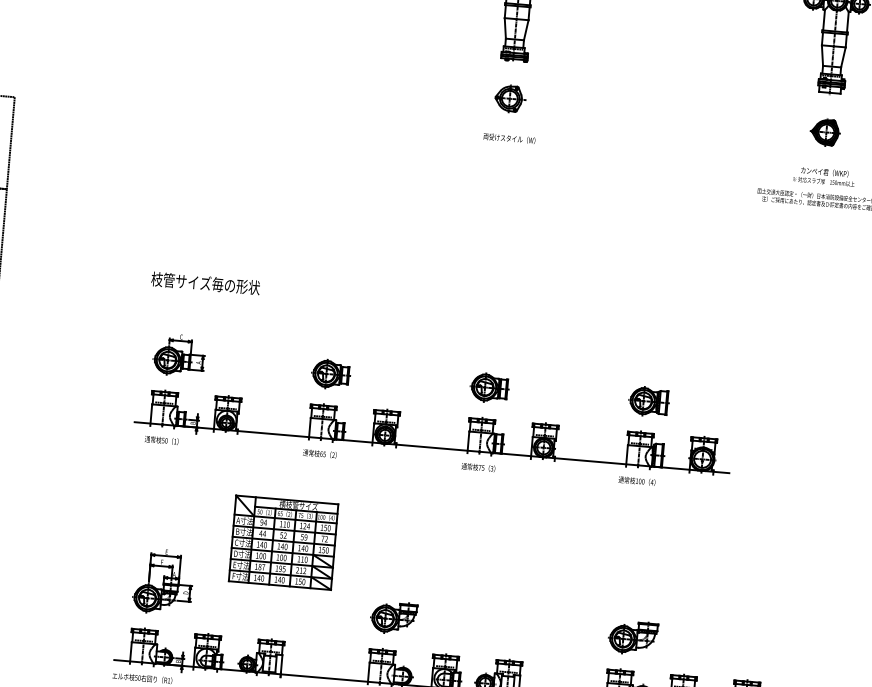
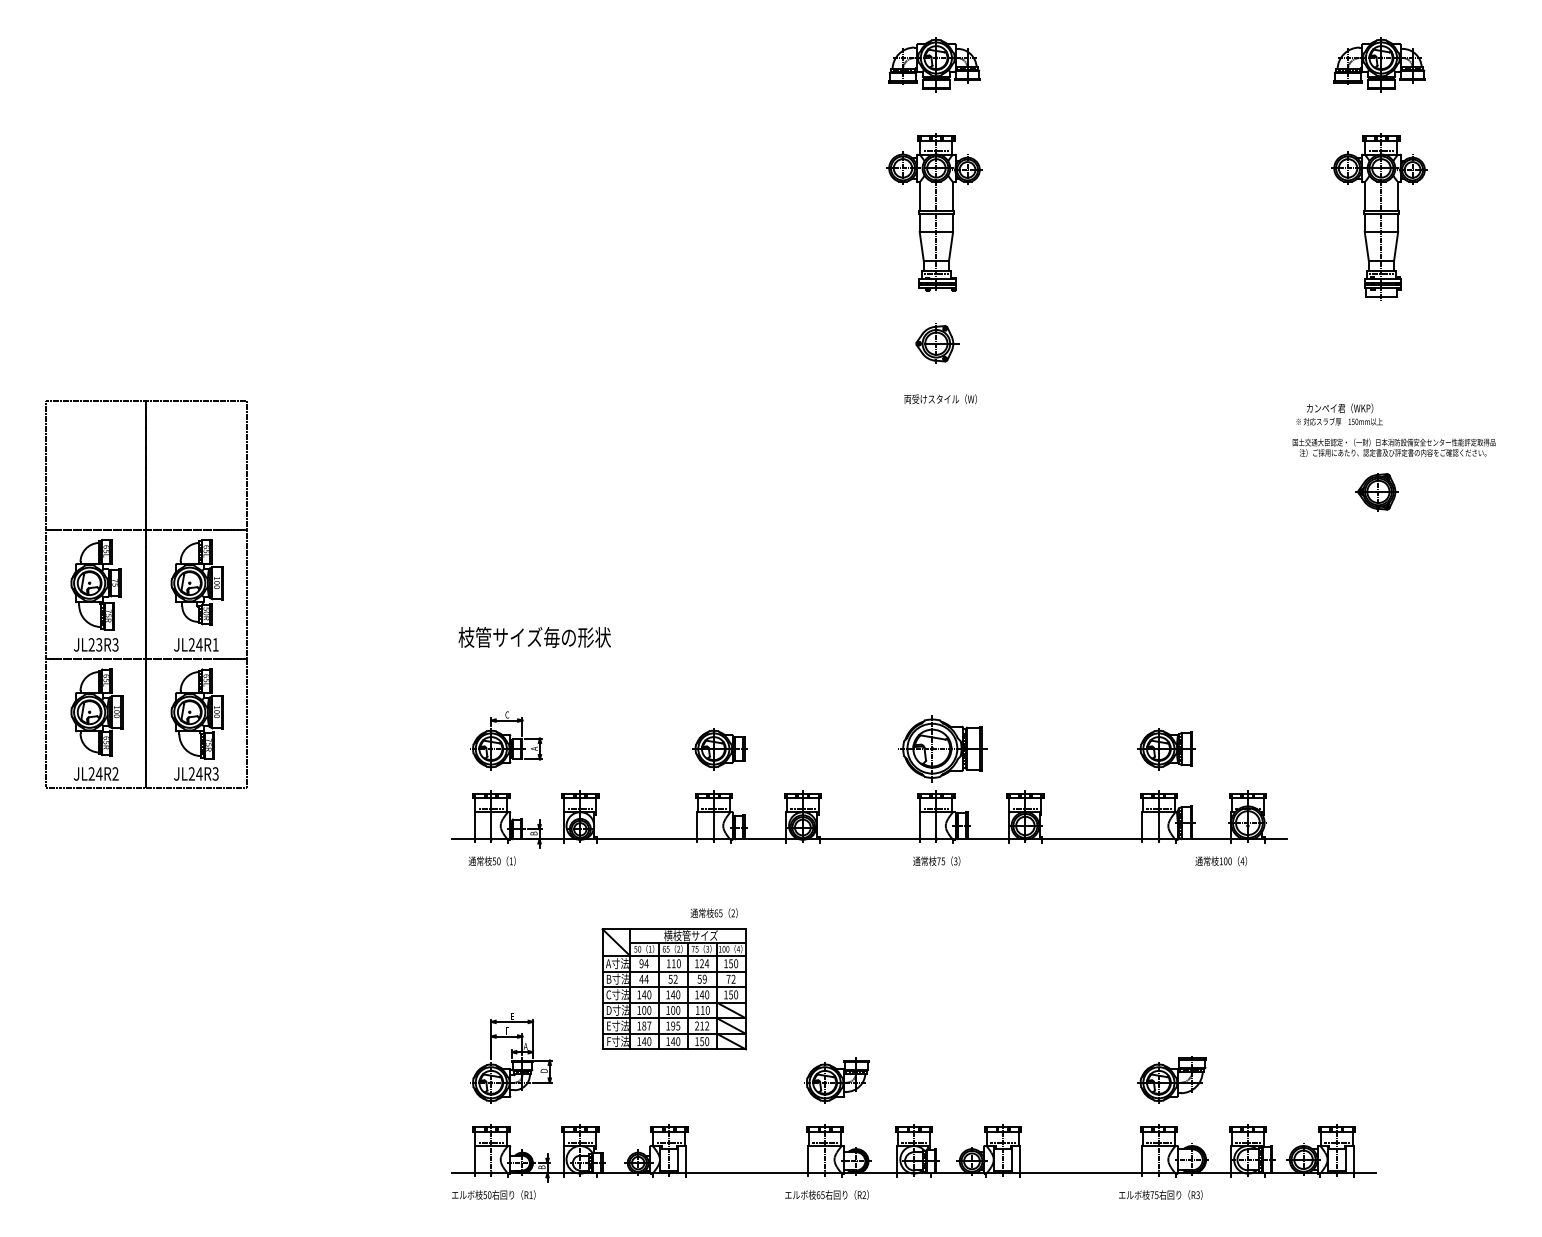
part: (825, 132) -> (1376, 492), moved
text: (824, 176) -> (1339, 414), moved
part: (489, 388) -> (942, 749), size x1.6
text: (319, 453) -> (713, 912), moved
text: (637, 480) -> (1221, 860), moved

